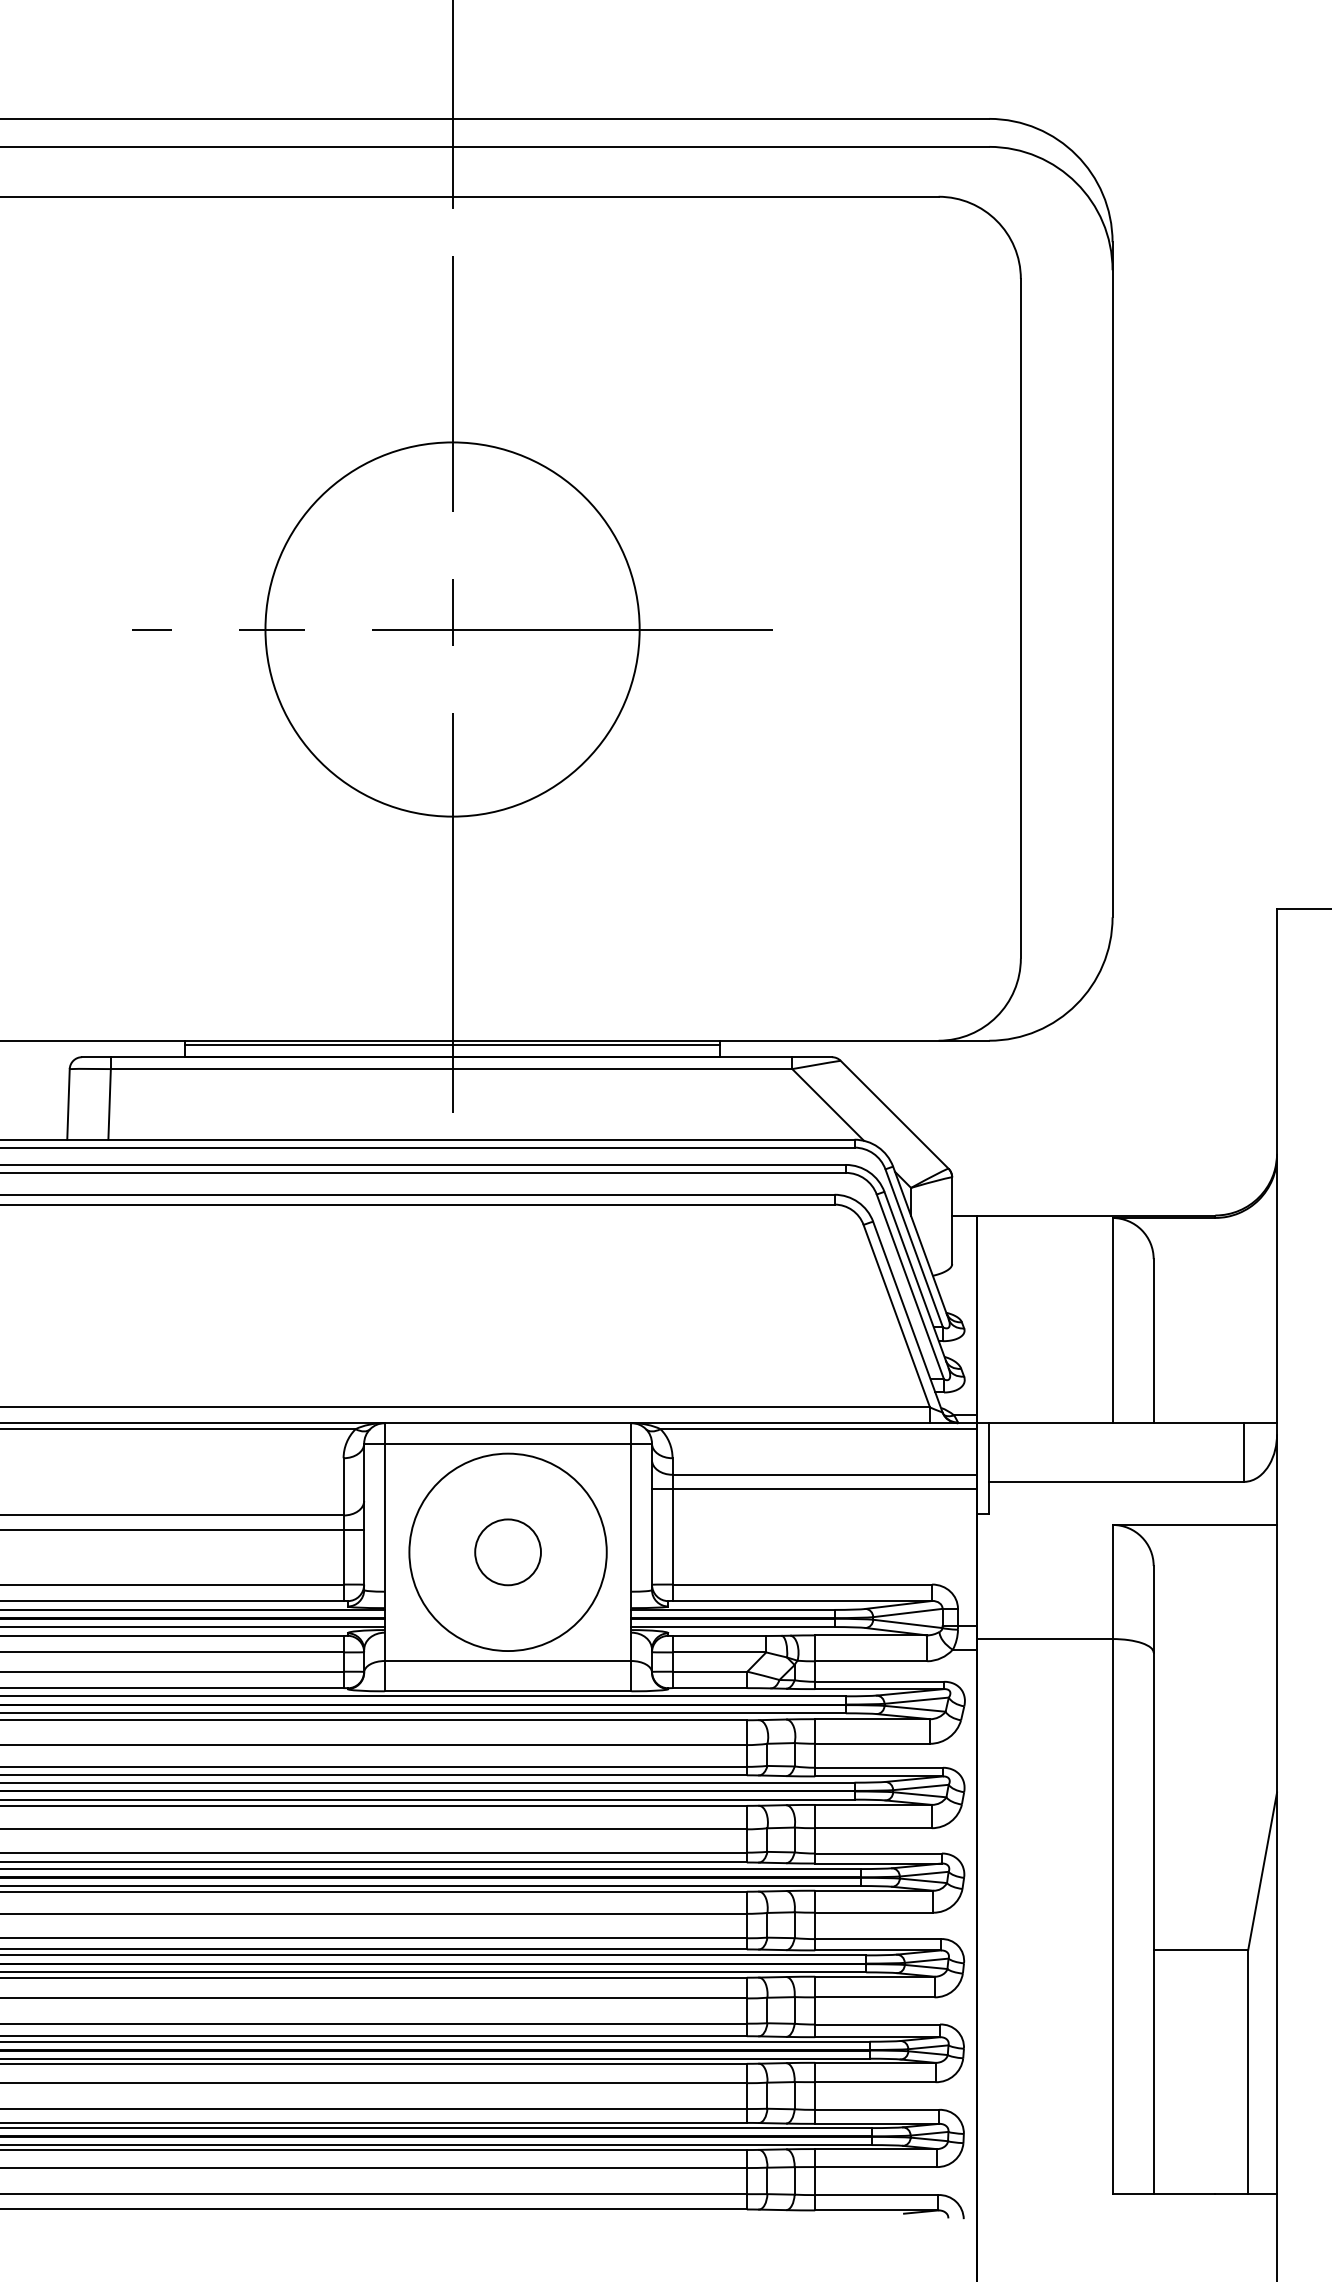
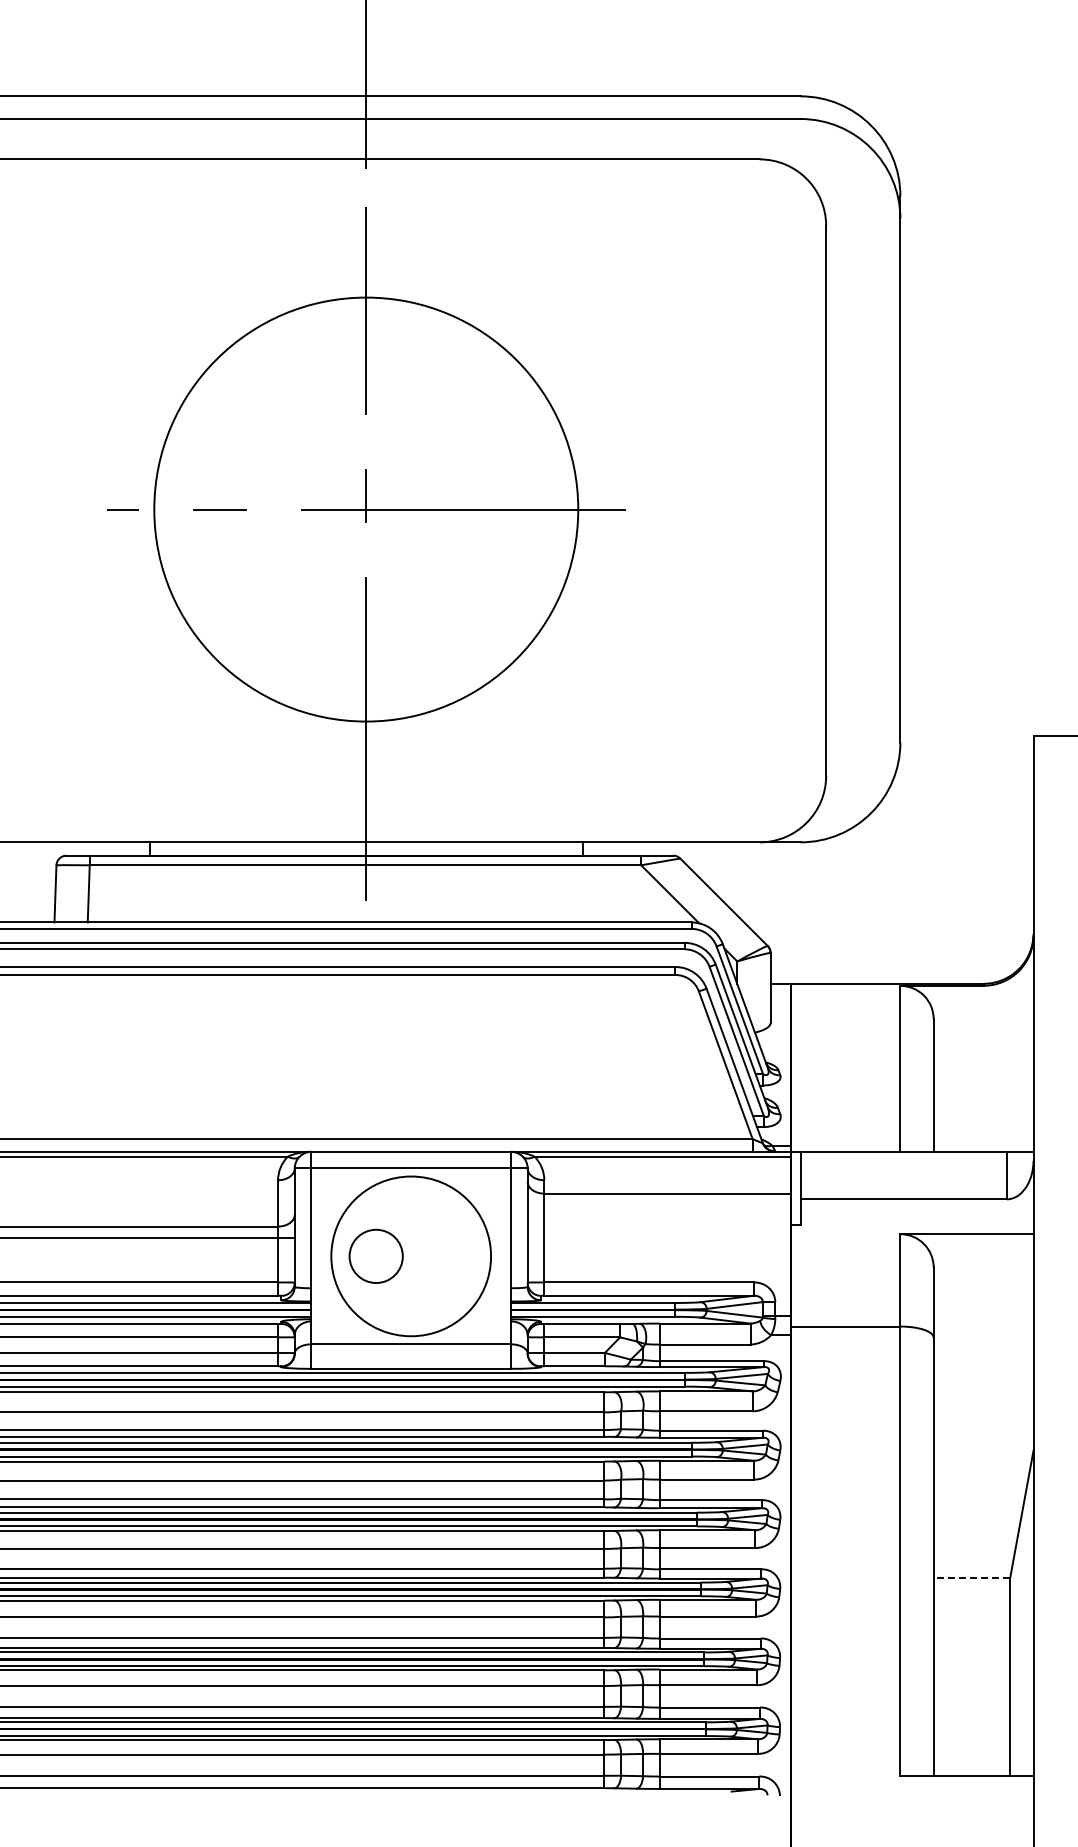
circle: (451, 629) -> (365, 509), size x1.4
line: (451, 1044) -> (365, 845), removed
line: (813, 1489) -> (658, 1205), removed
circle: (507, 1551) -> (375, 1255), moved
line: (1200, 1950) -> (971, 1578), solid -> dashed

